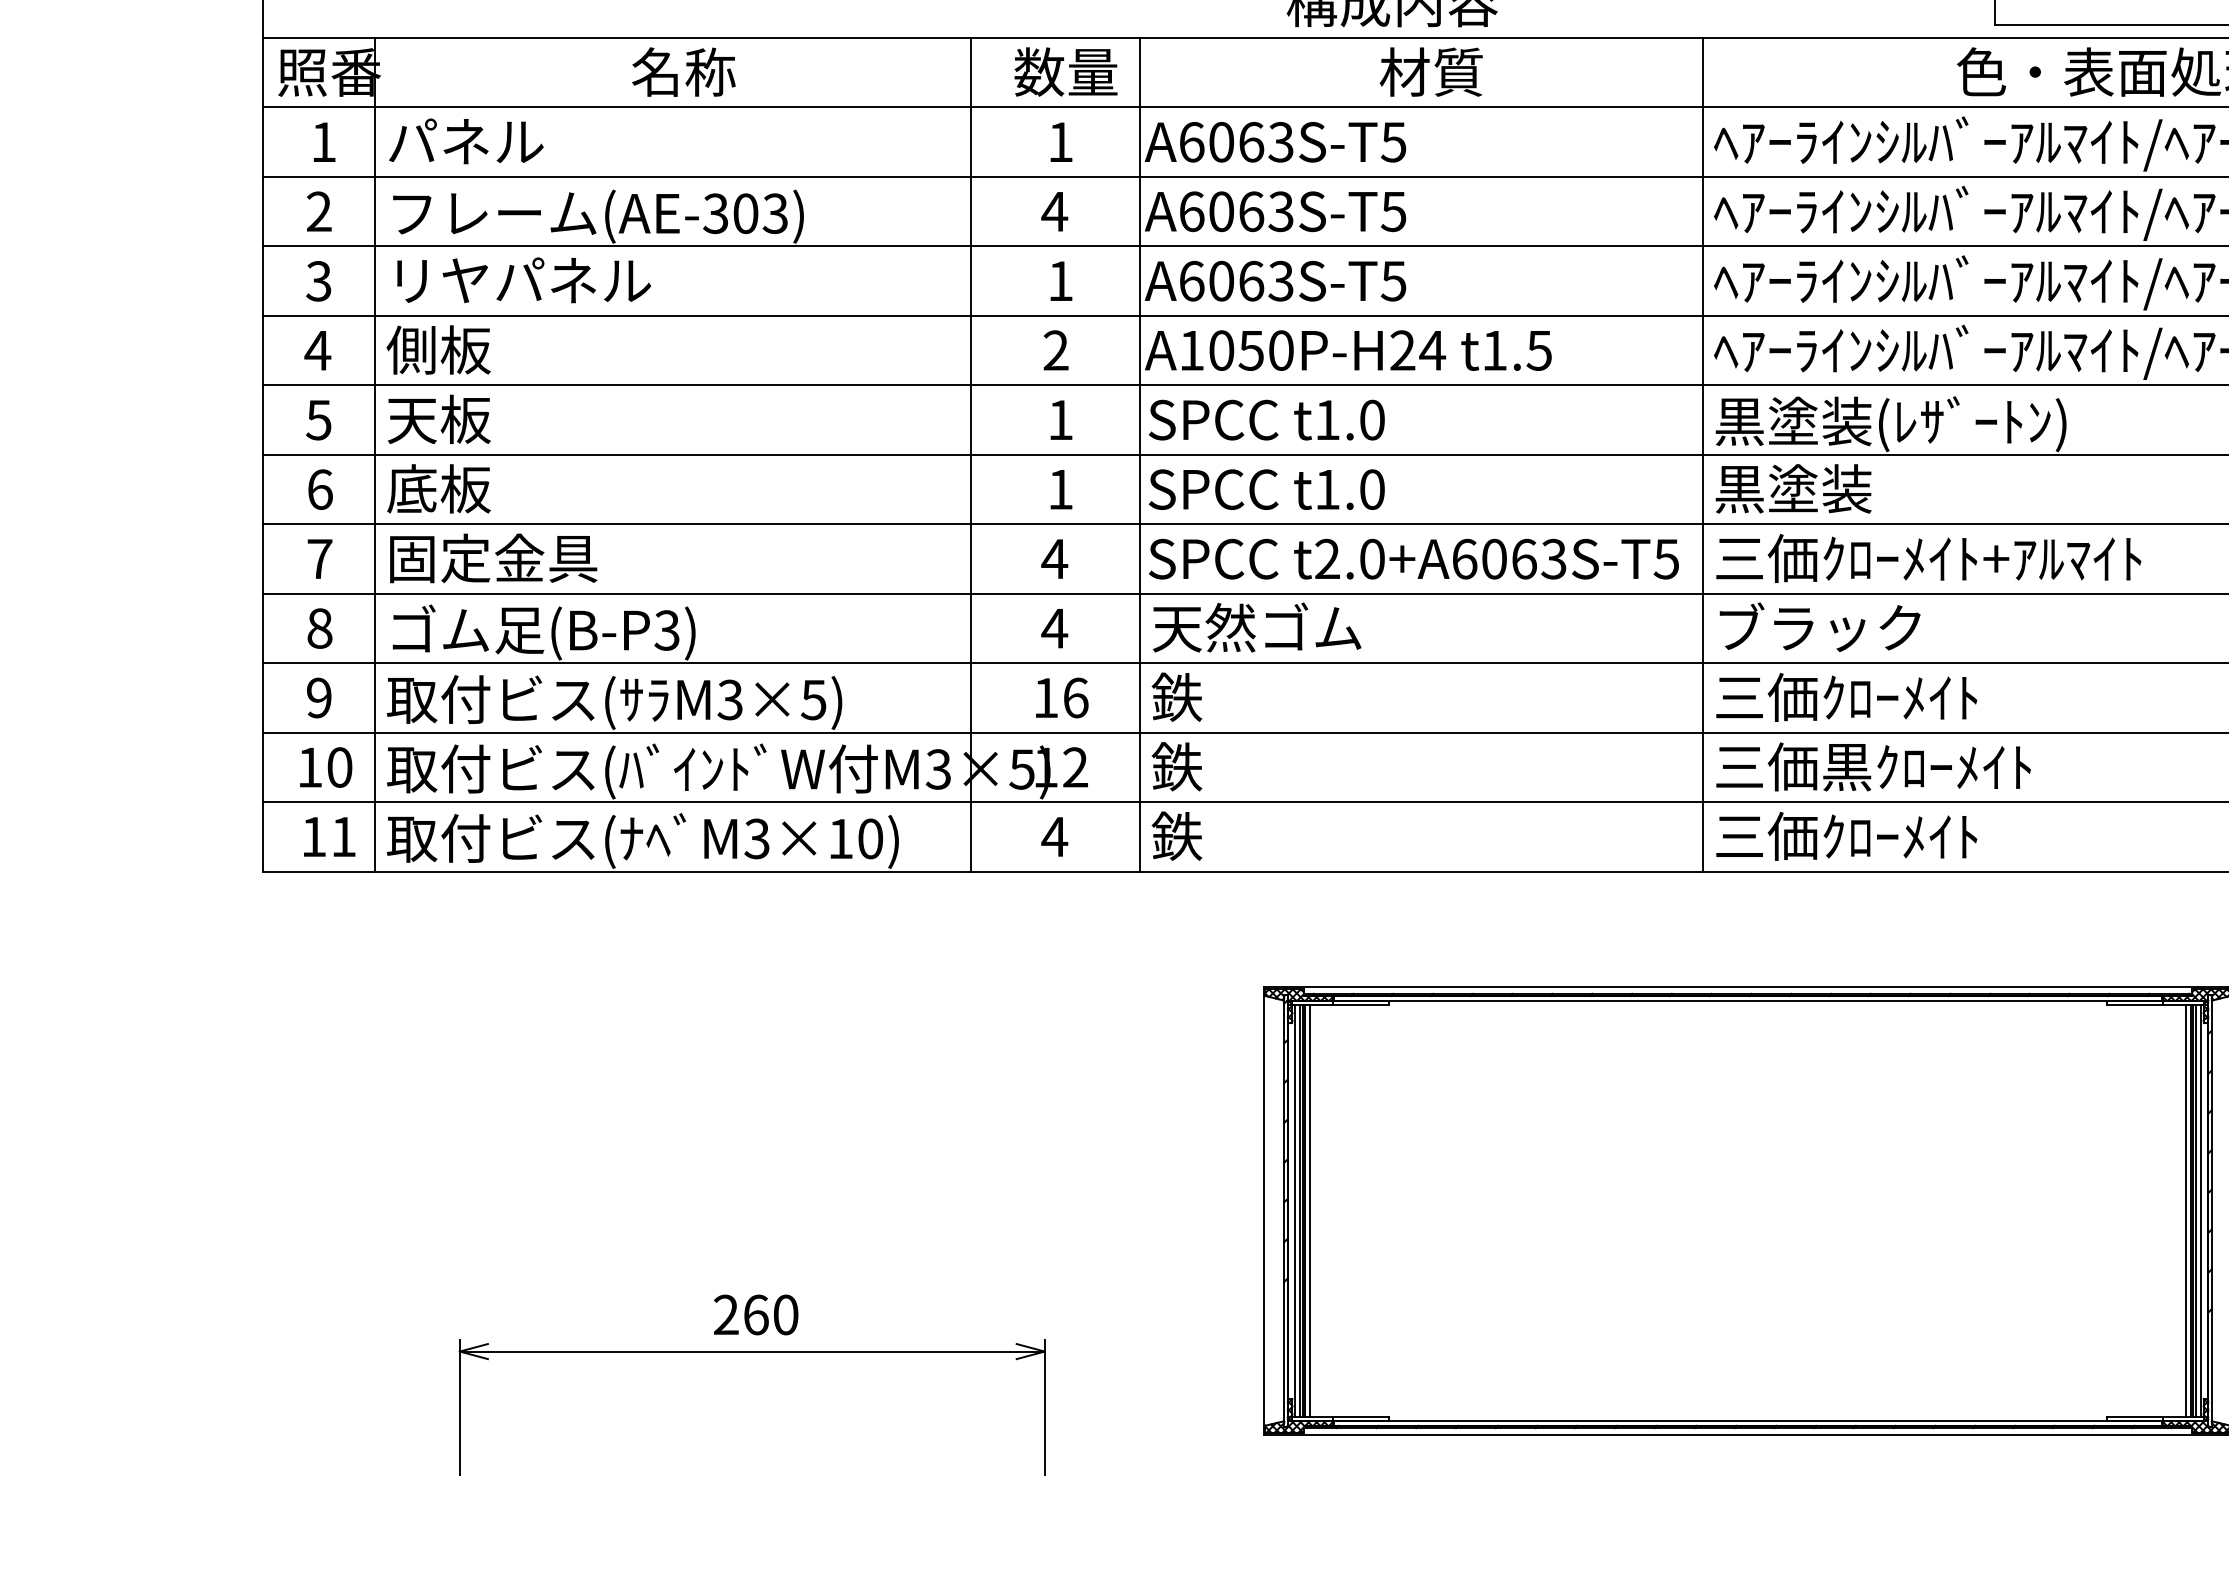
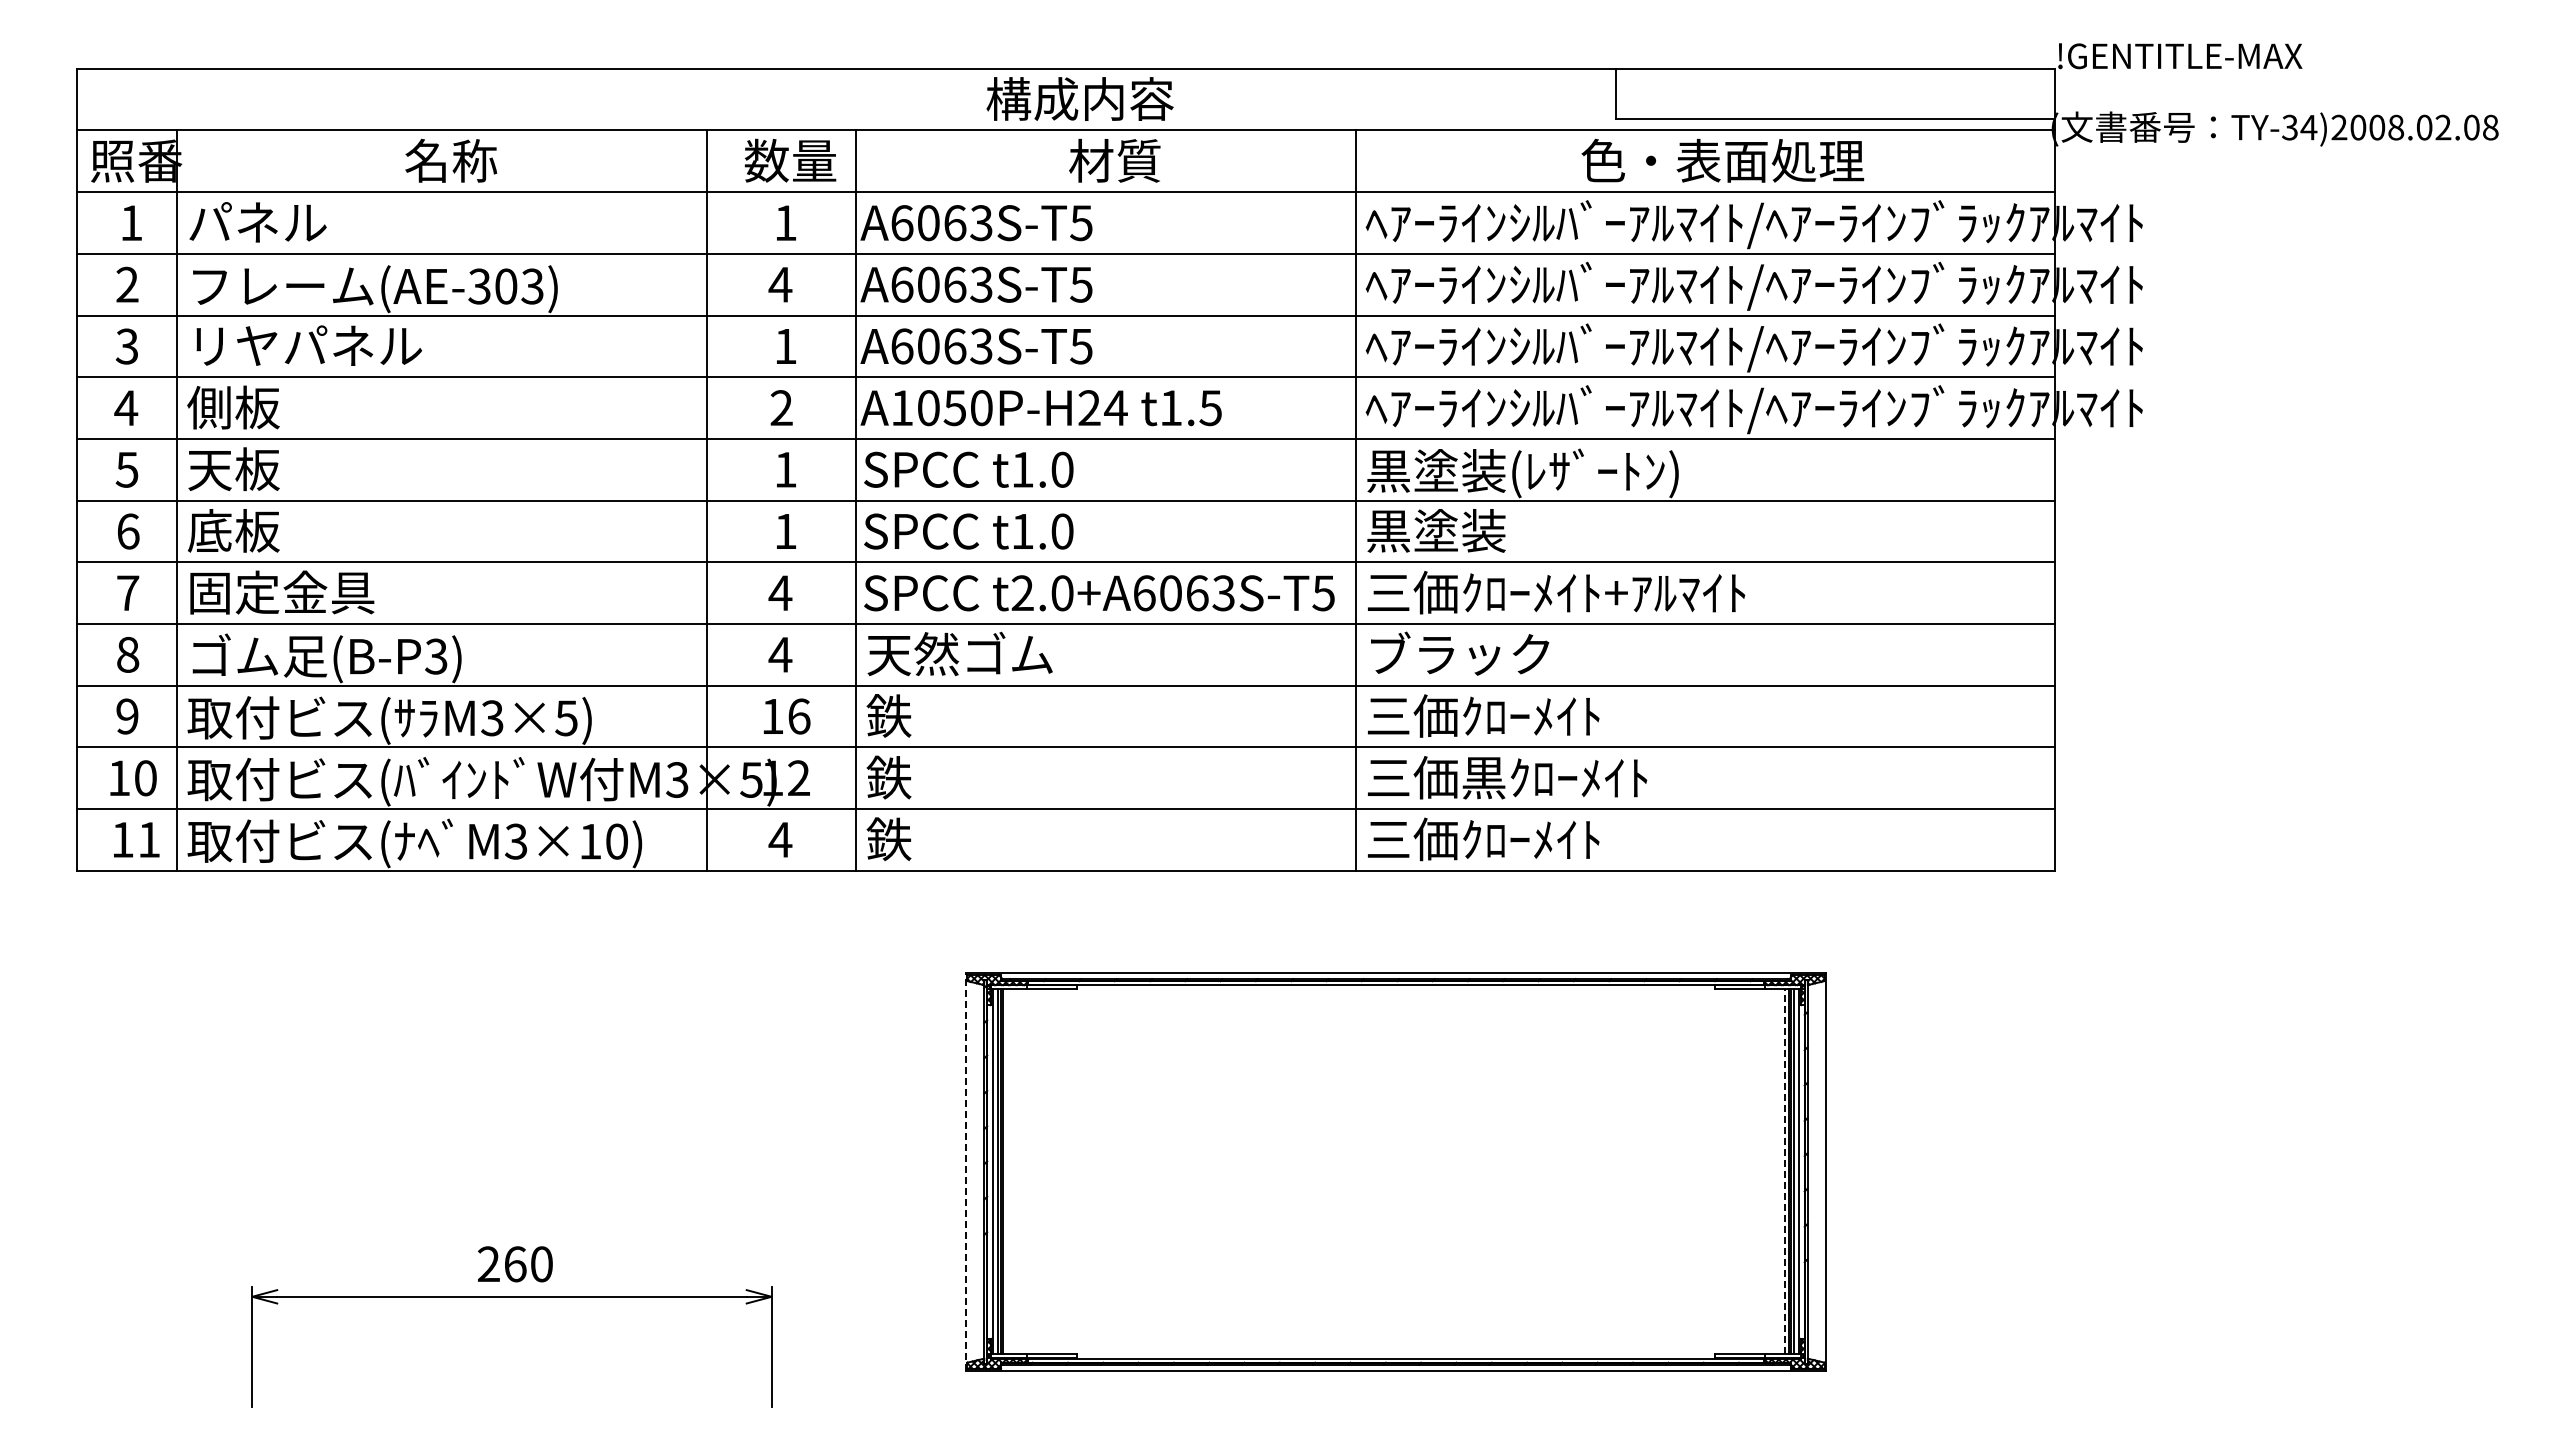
line: (1264, 1210) -> (966, 1171), solid -> dashed
line: (1310, 1210) -> (1007, 1171), removed
line: (2185, 1210) -> (1784, 1171), solid -> dashed

